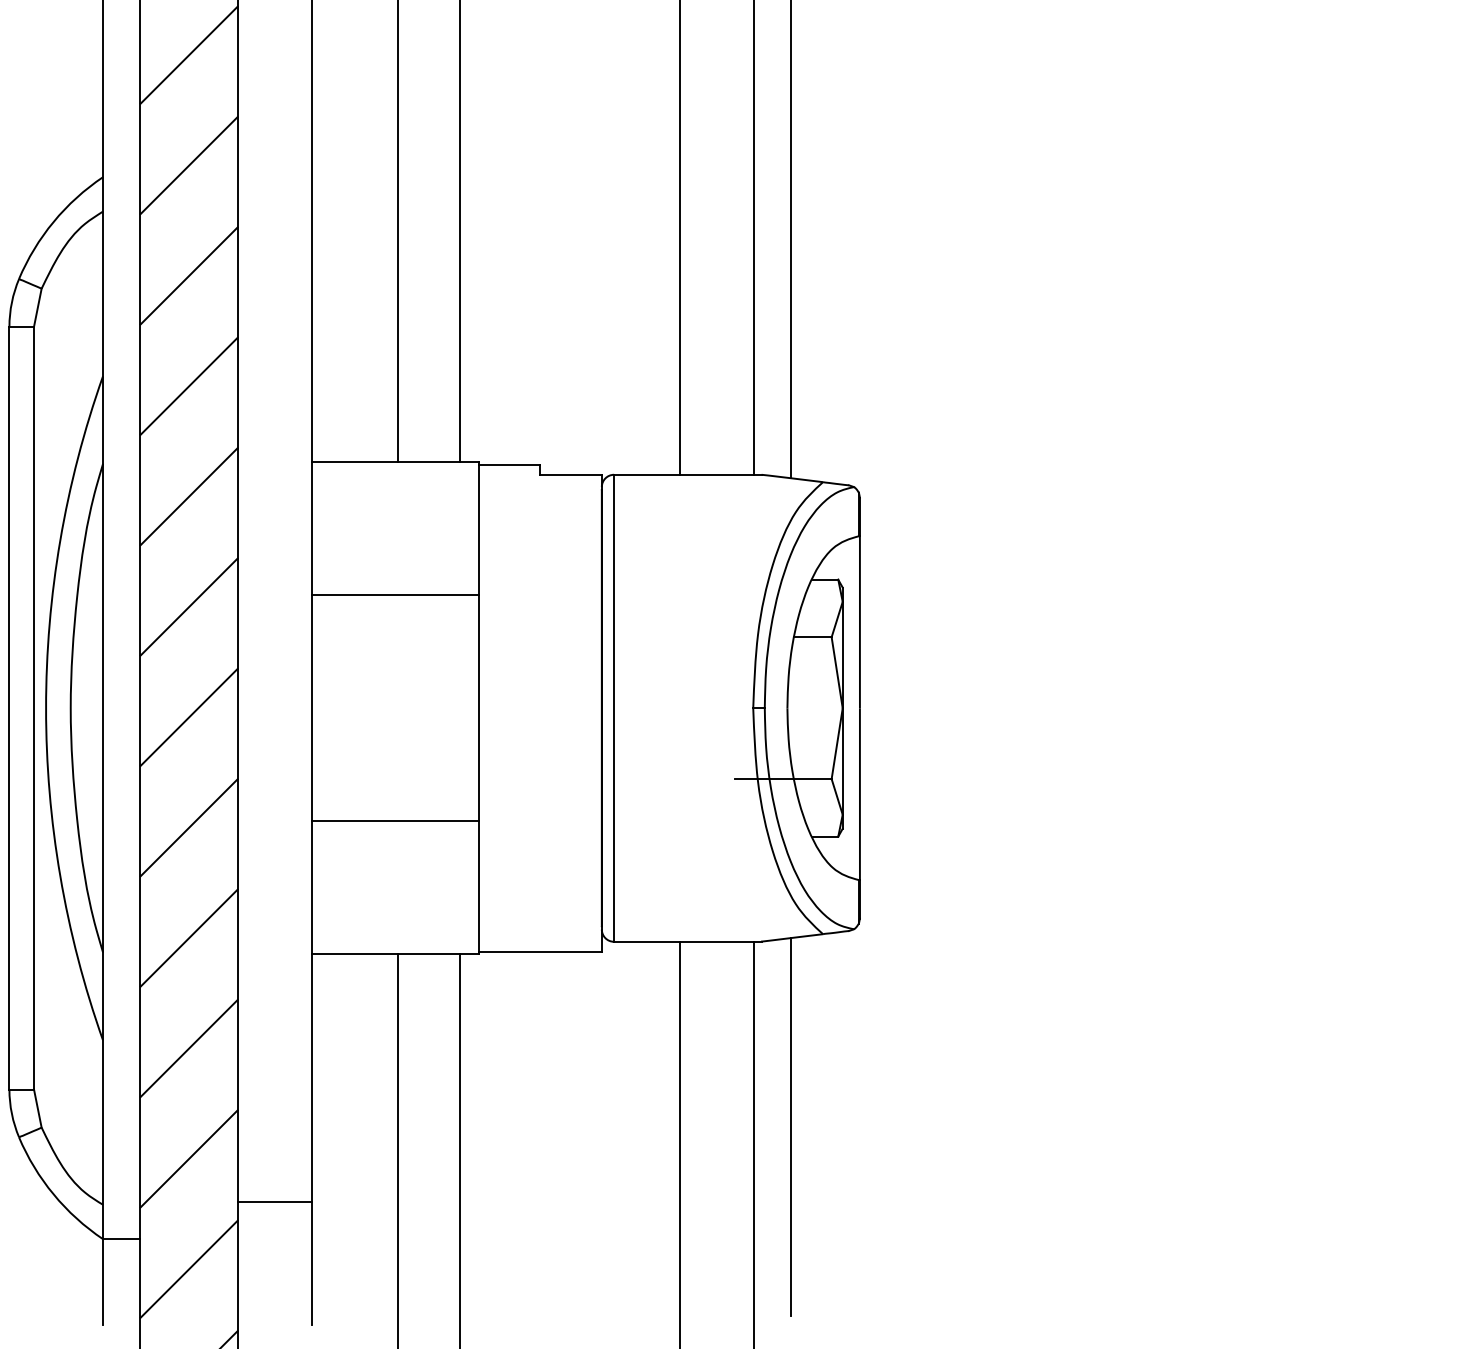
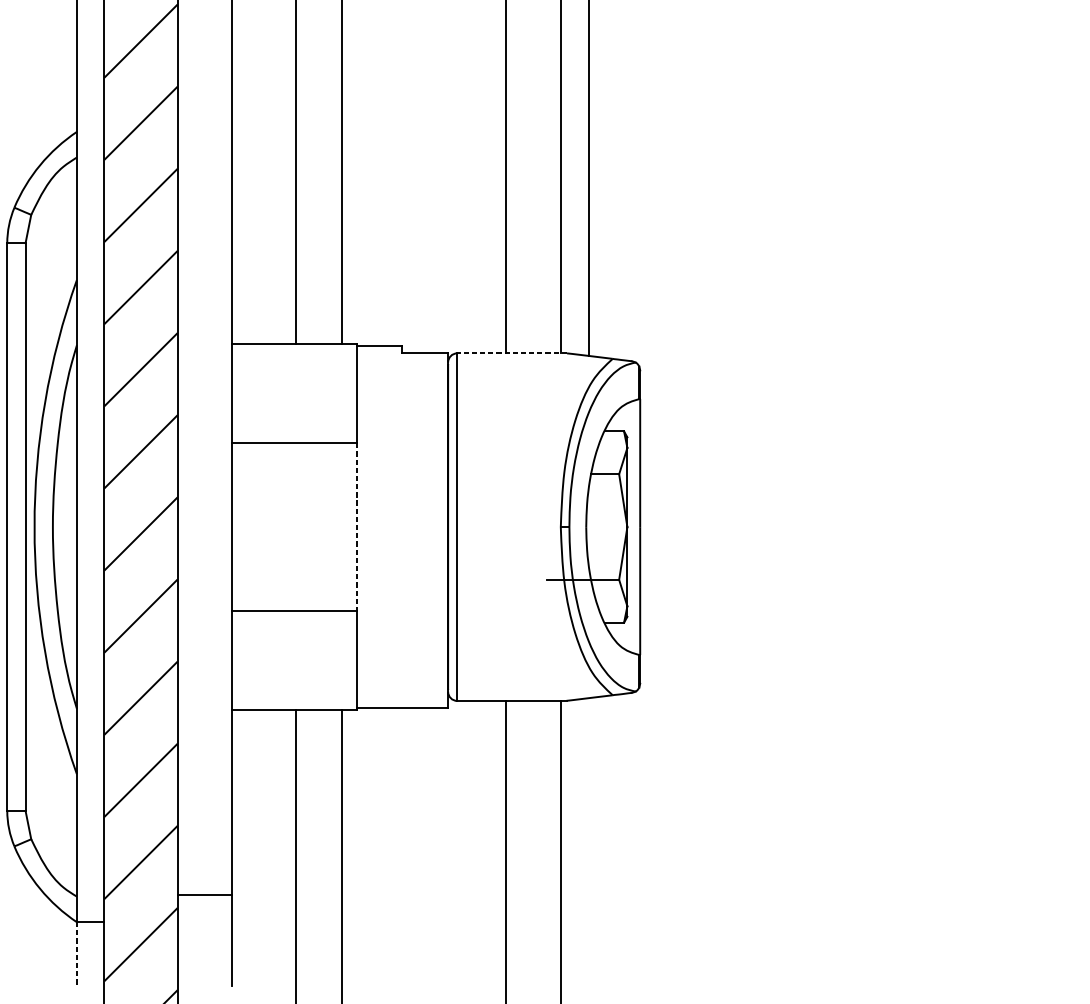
line: (687, 474) -> (511, 353), solid -> dashed
line: (478, 708) -> (356, 527), solid -> dashed
line: (790, 1127) -> (588, 839), removed
line: (103, 1282) -> (77, 954), solid -> dashed

